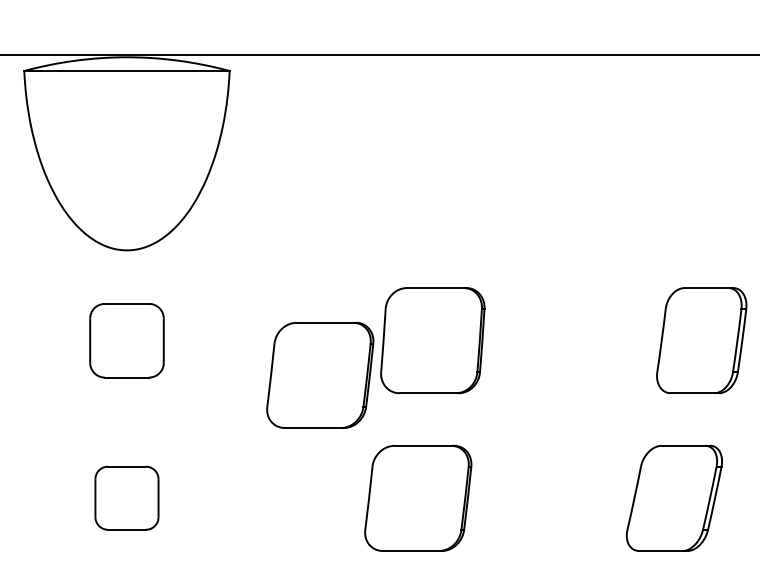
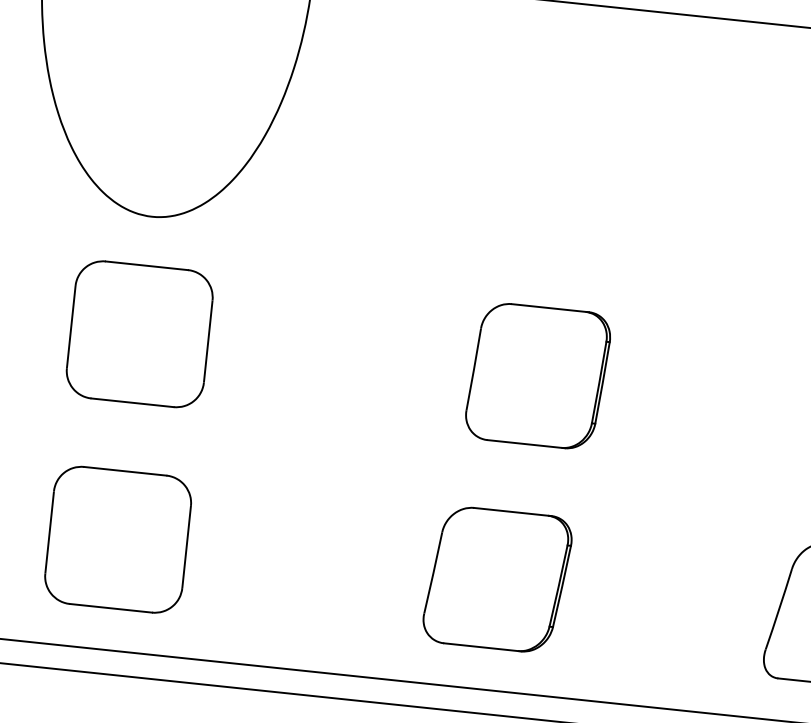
part: (126, 340) -> (139, 334), size x1.43
part: (320, 374) -> (387, 404), removed
part: (126, 497) -> (117, 538), size x1.67

